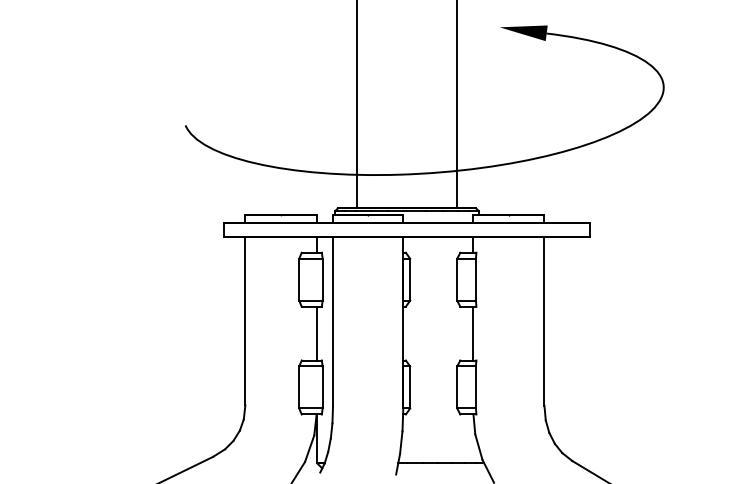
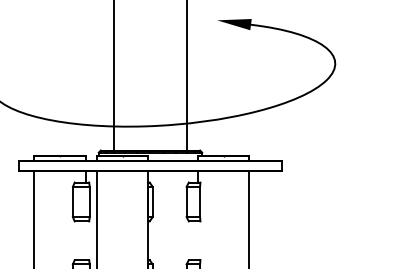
line: (317, 333) -> (86, 240), removed
line: (473, 333) -> (198, 240), removed

